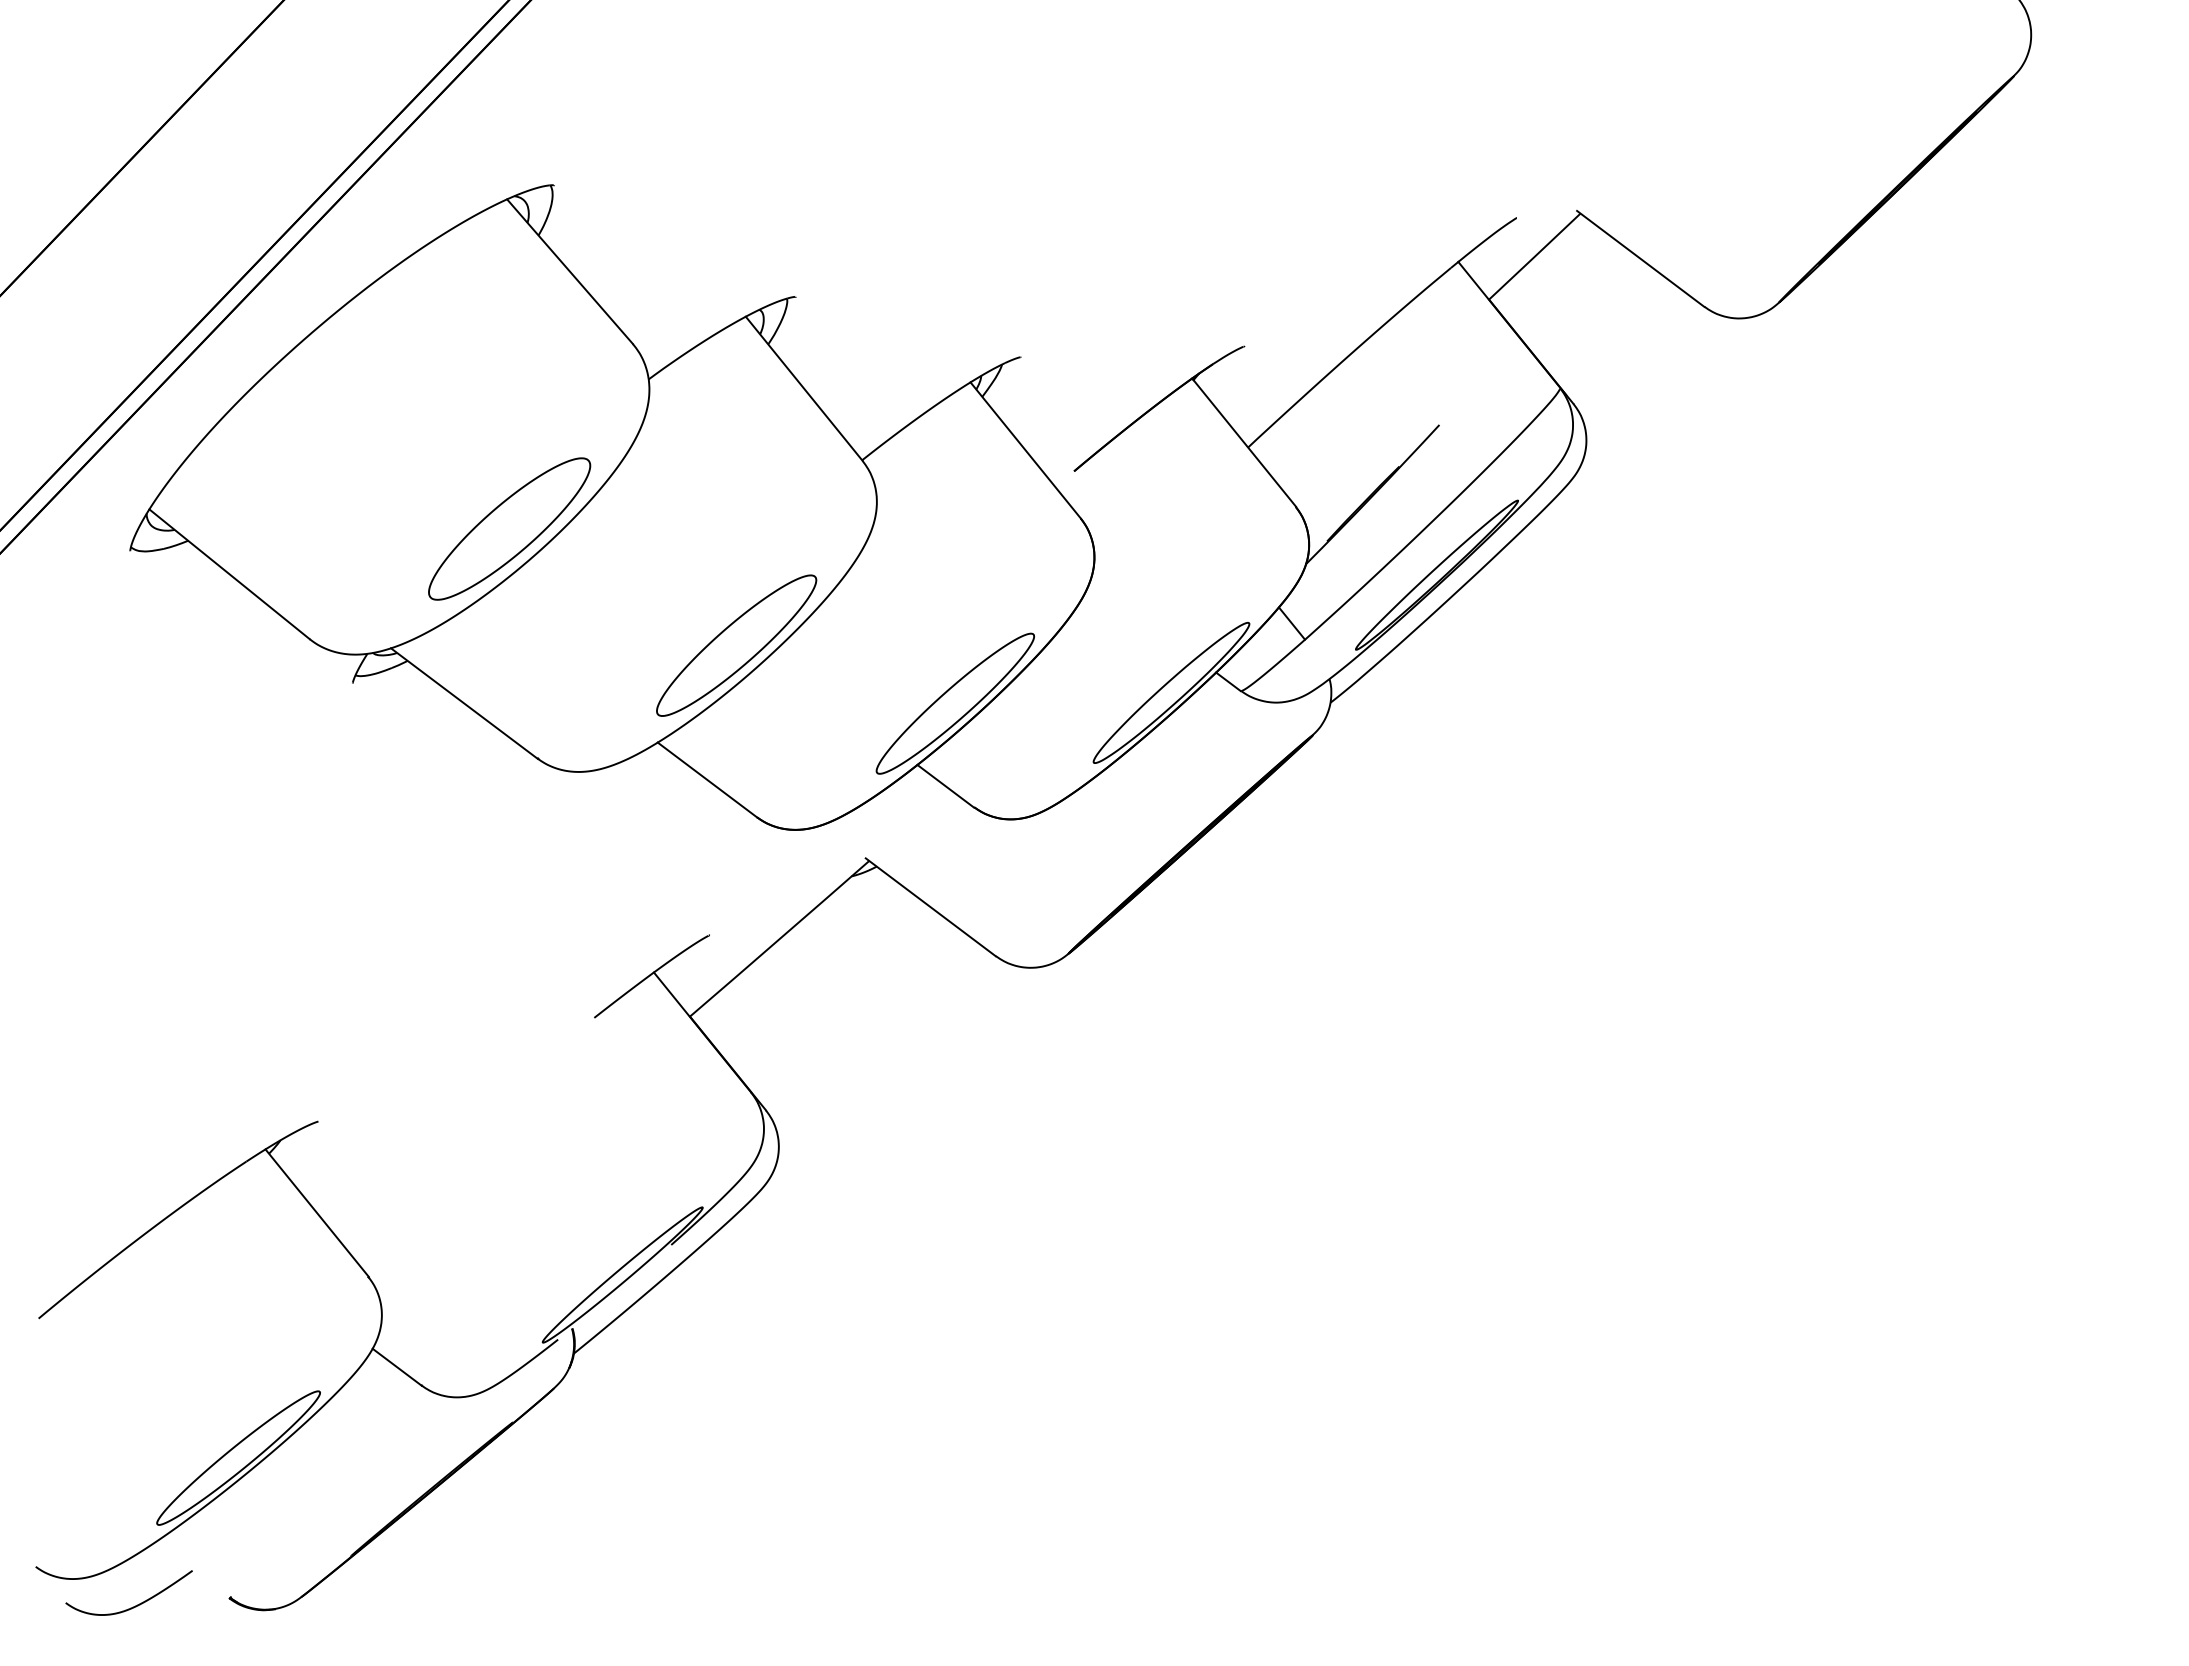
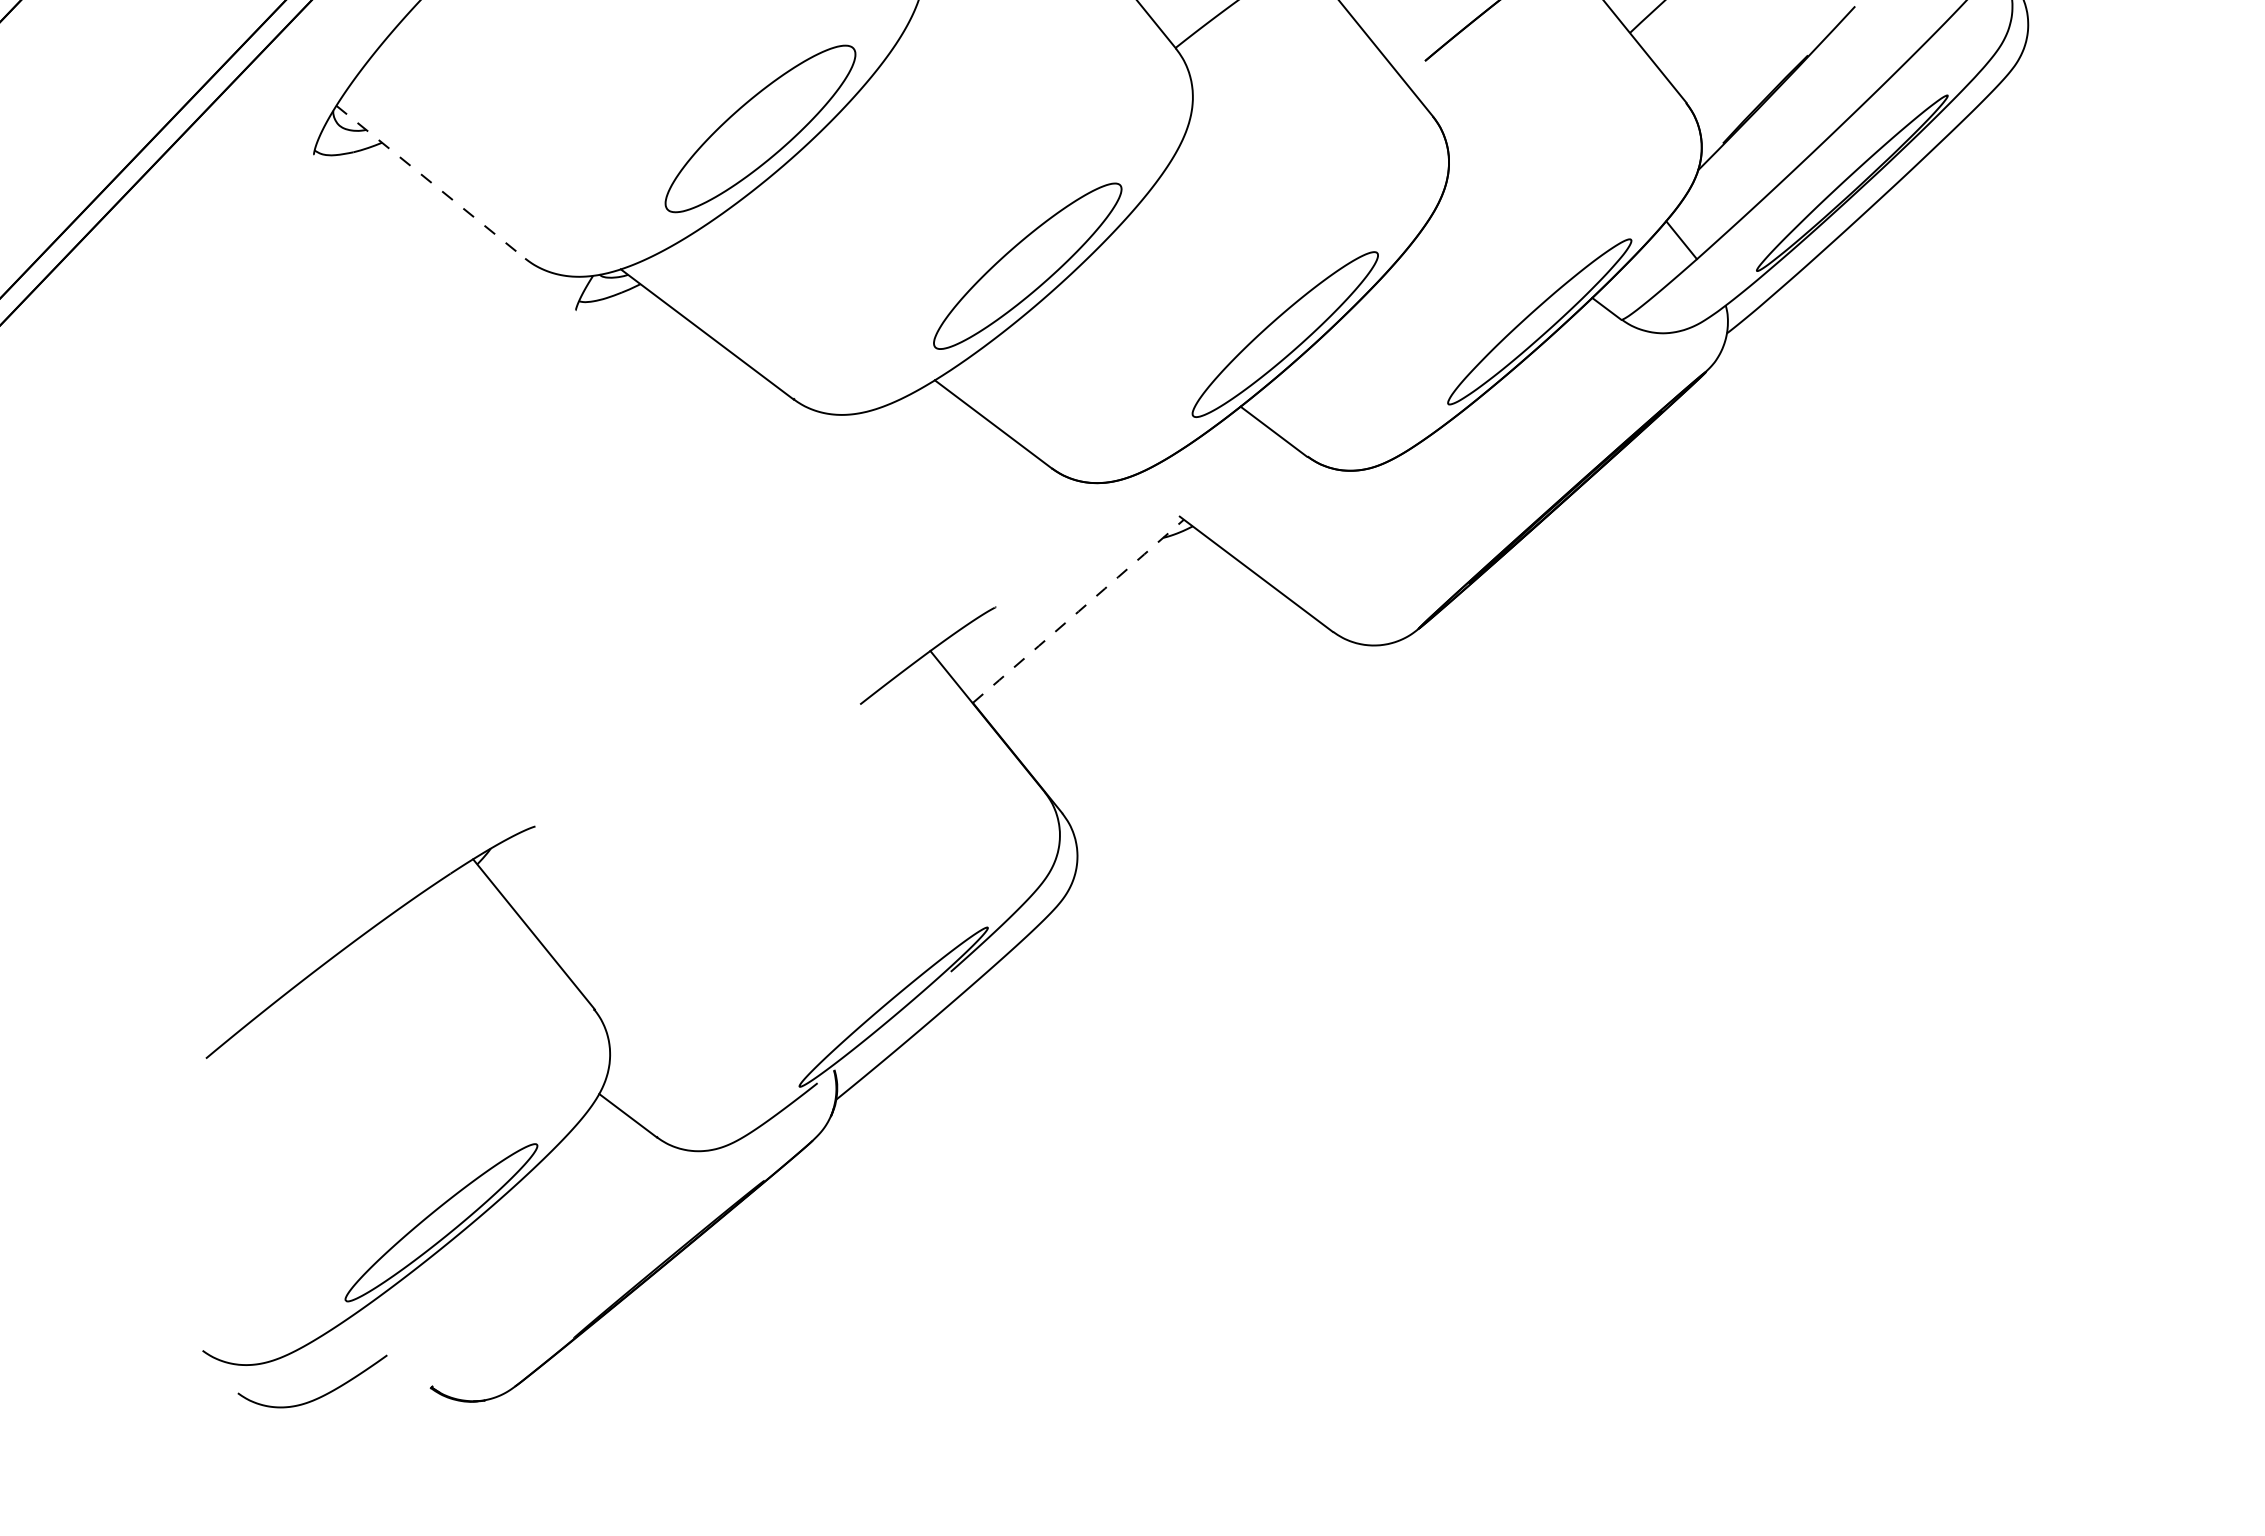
line: (229, 574) -> (430, 182), solid -> dashed
arc: (779, 938) -> (1078, 610), solid -> dashed

